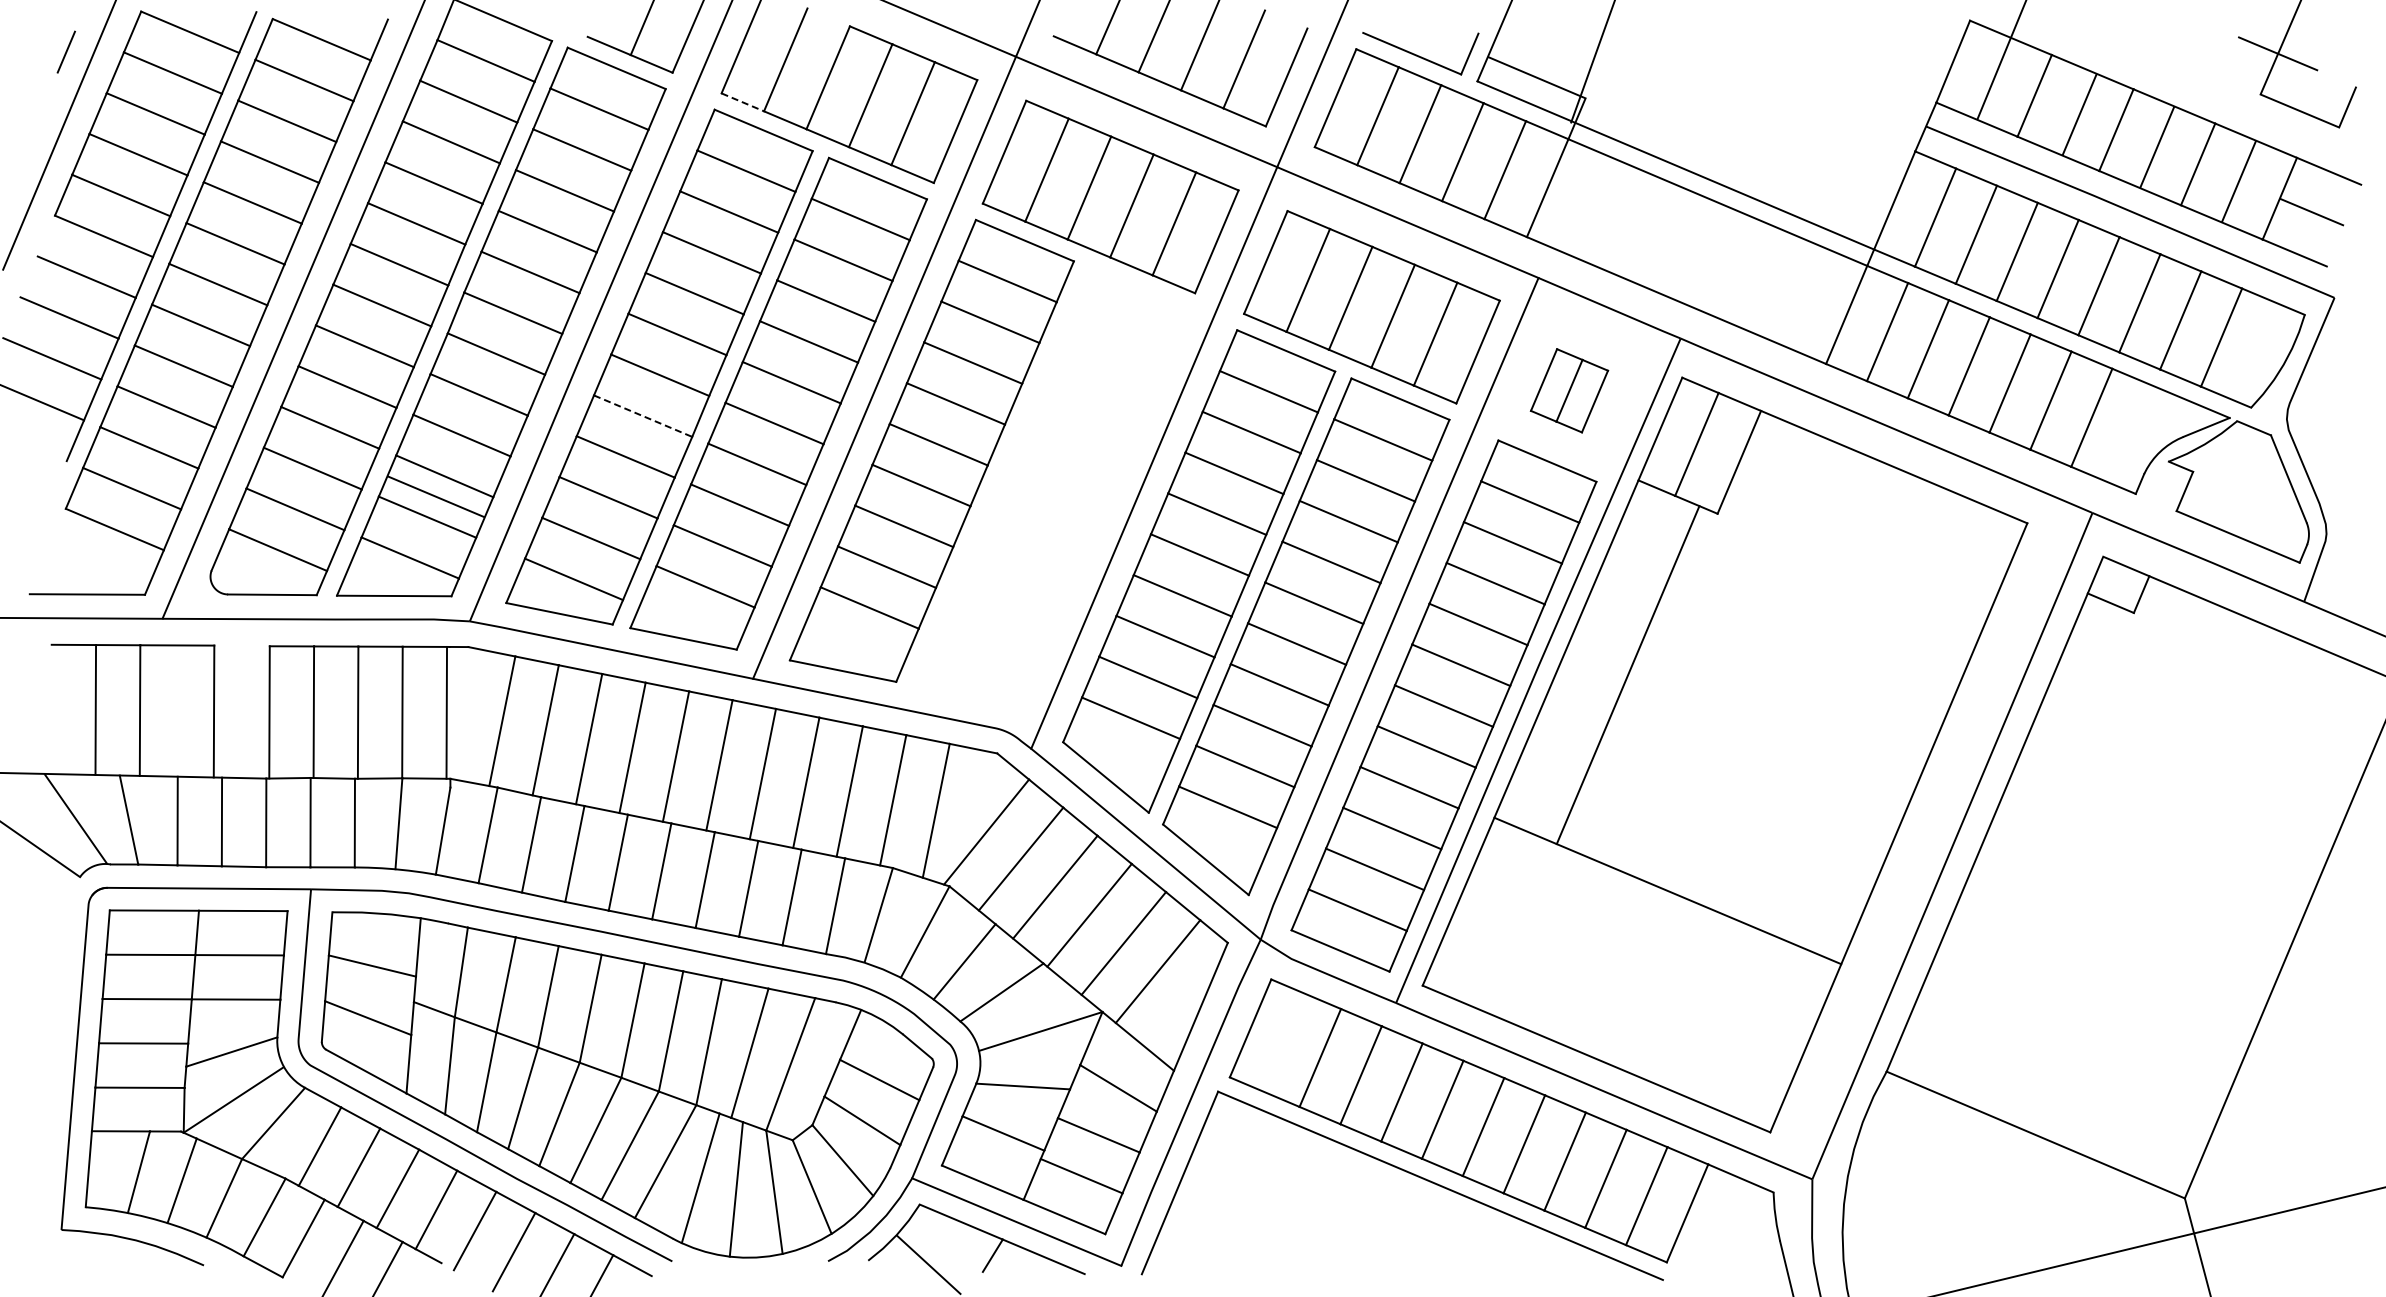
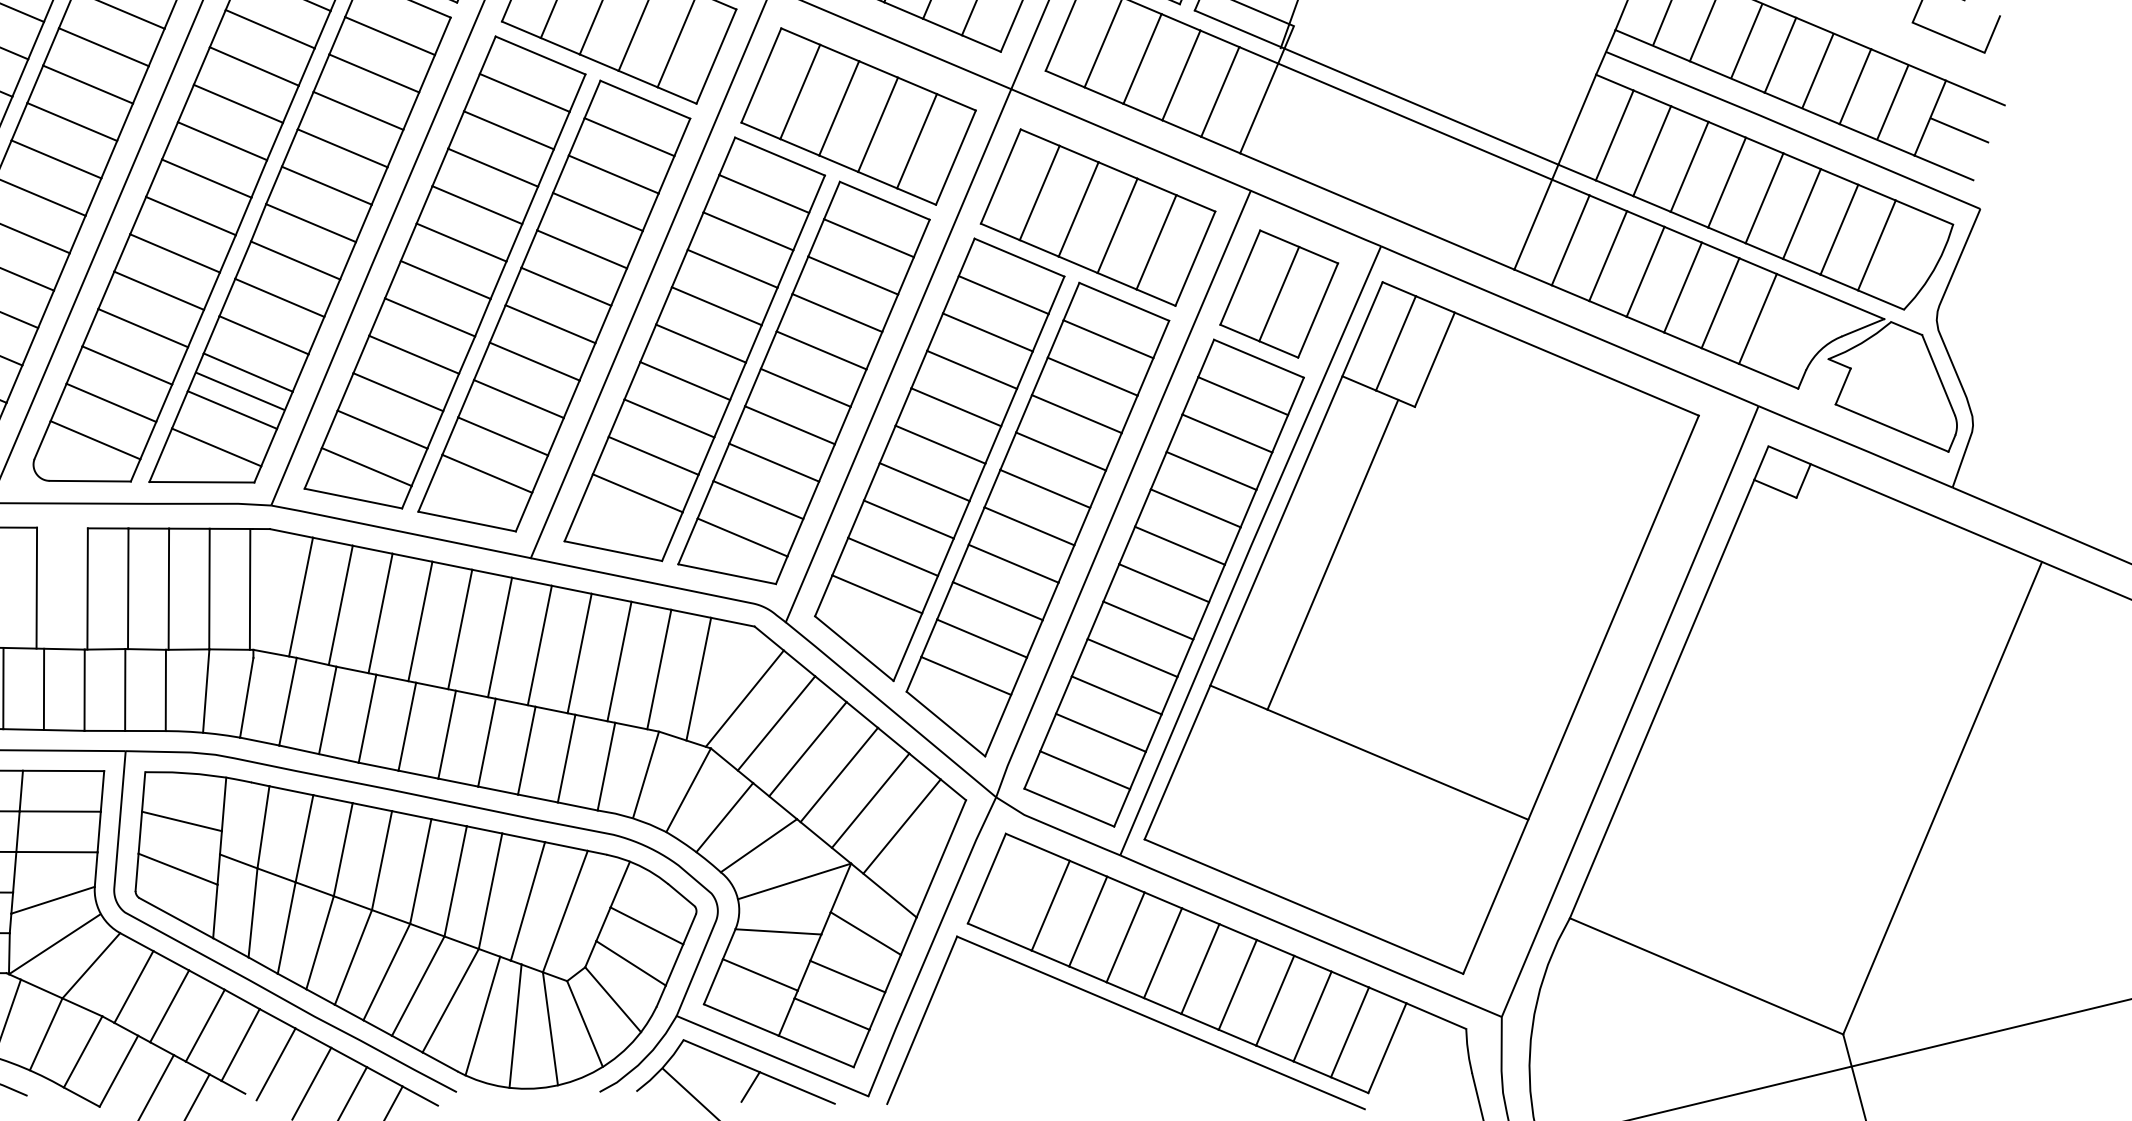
line: (743, 102) -> (522, 29), dashed -> solid
part: (1569, 390) -> (1279, 293), size x1.67
line: (643, 416) -> (430, 317), dashed -> solid
part: (1051, 487) -> (804, 382), added

